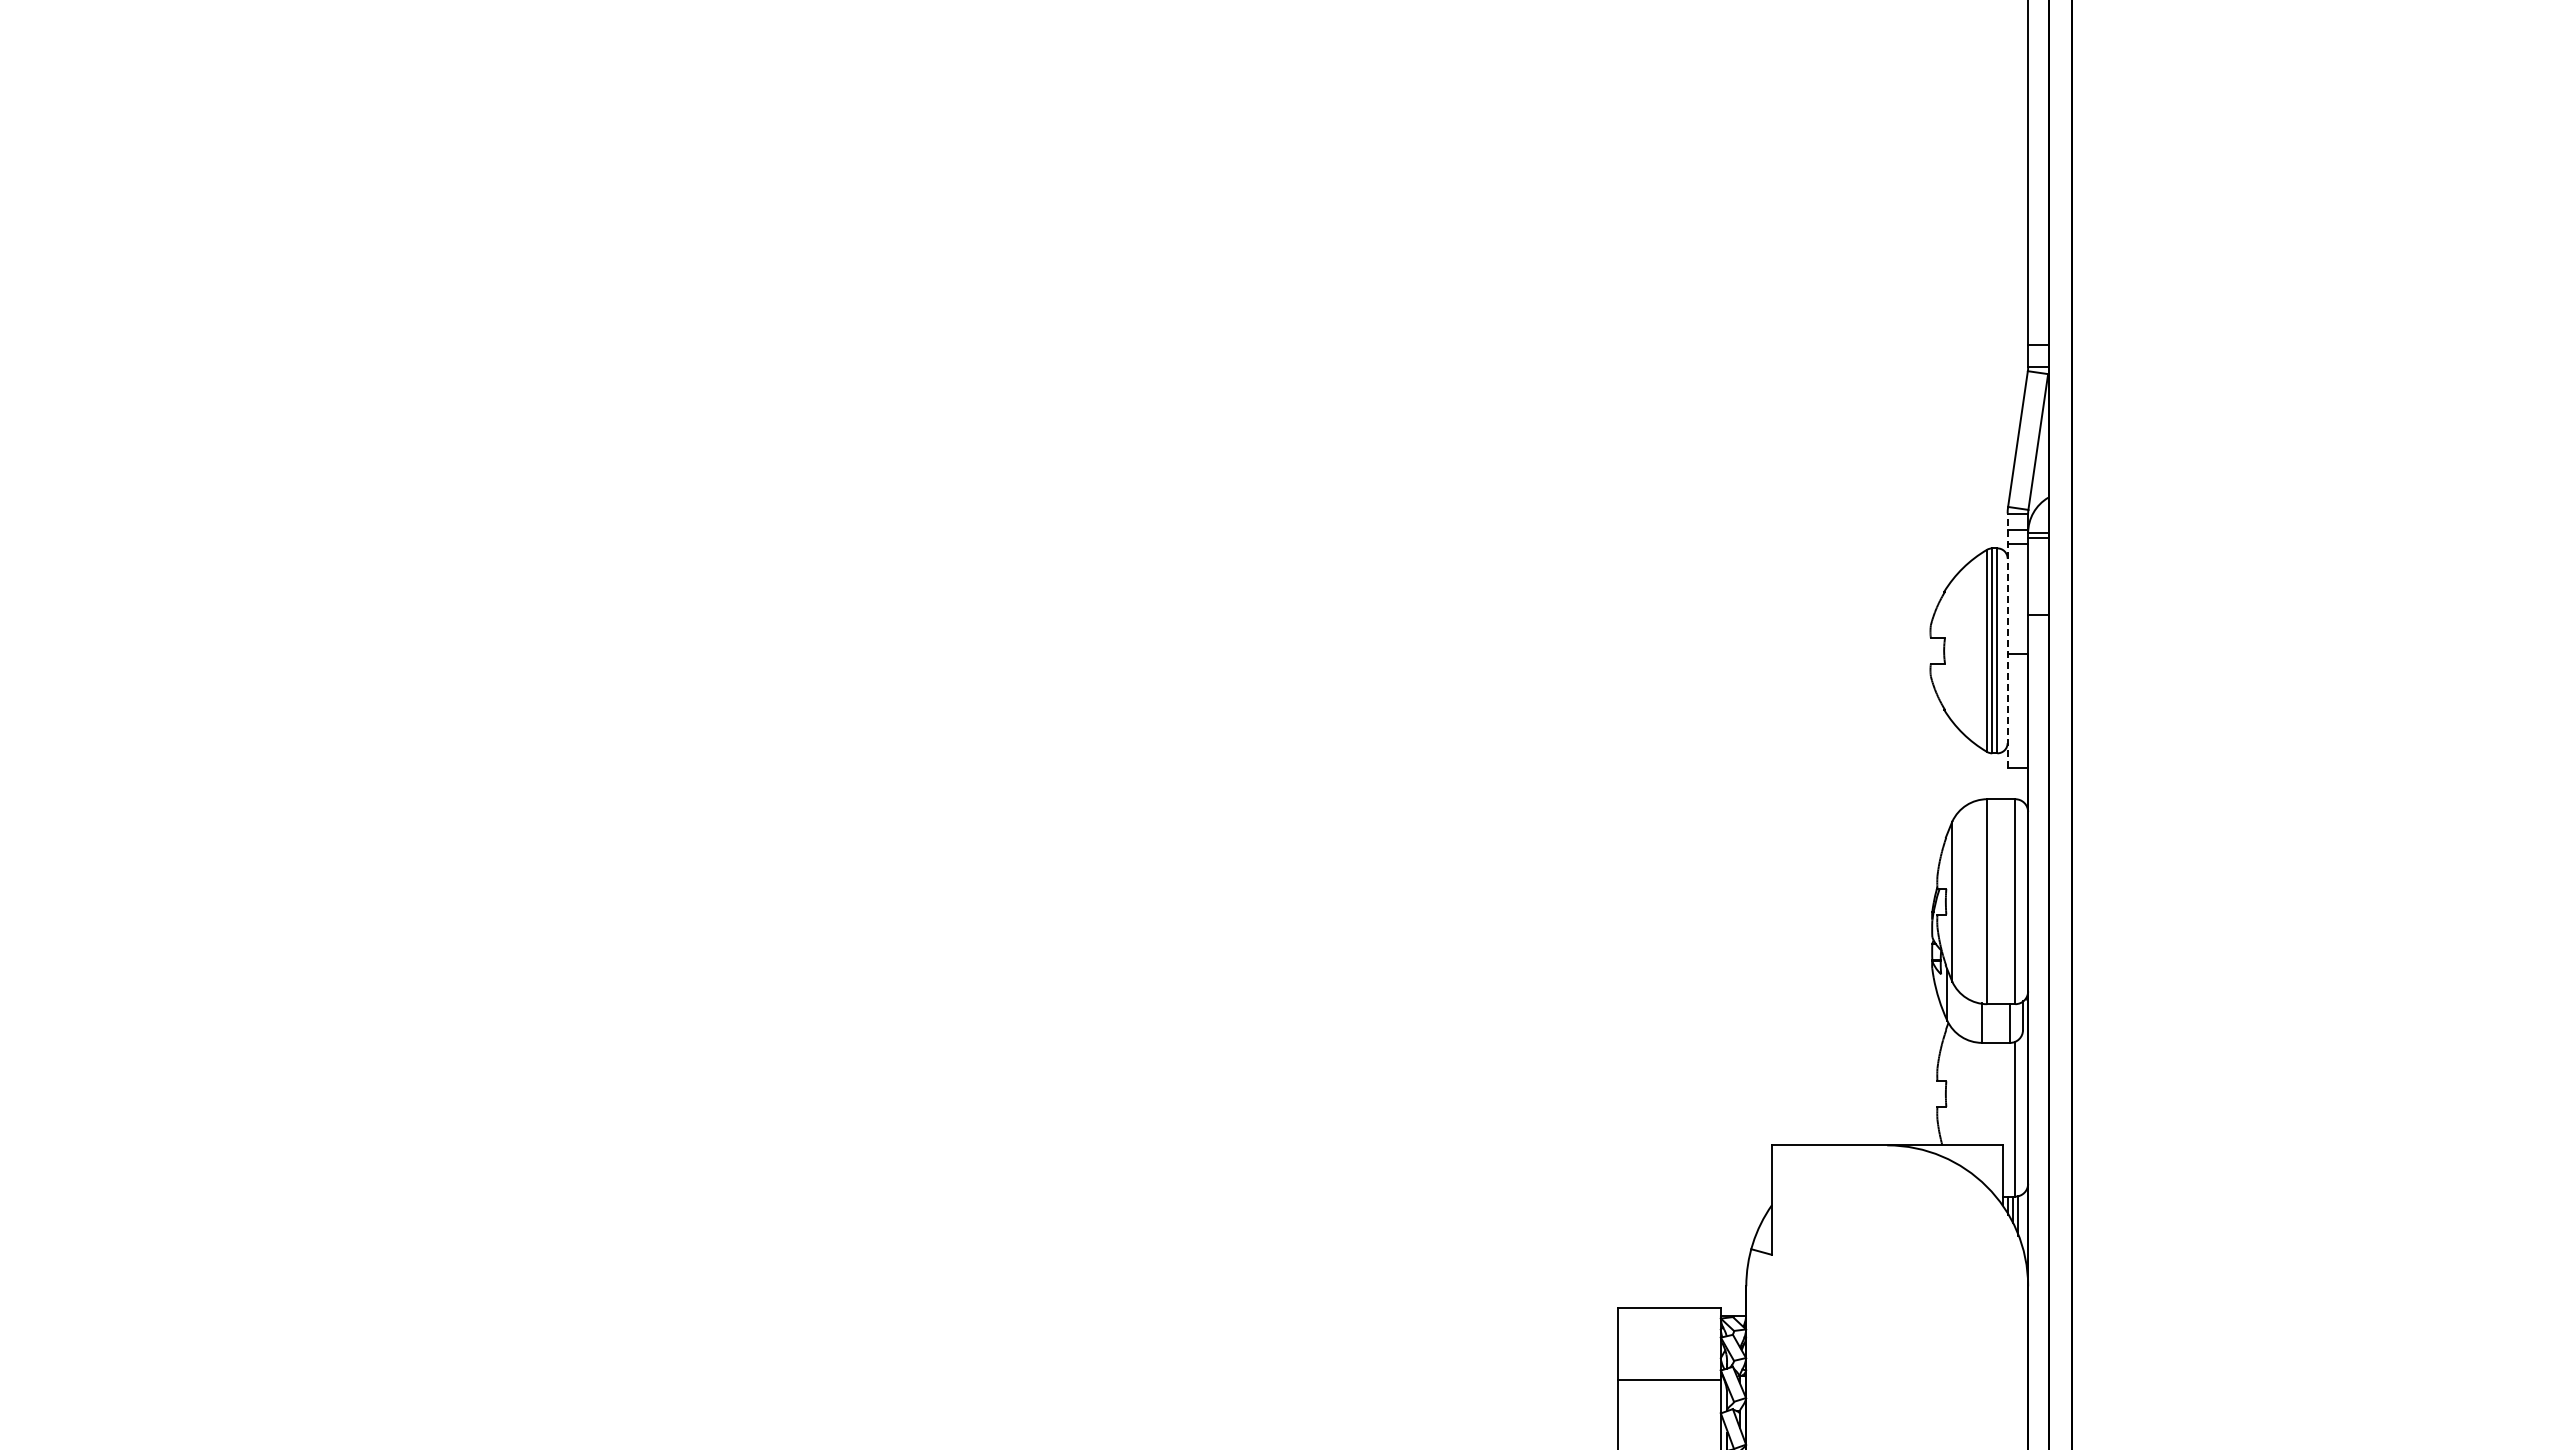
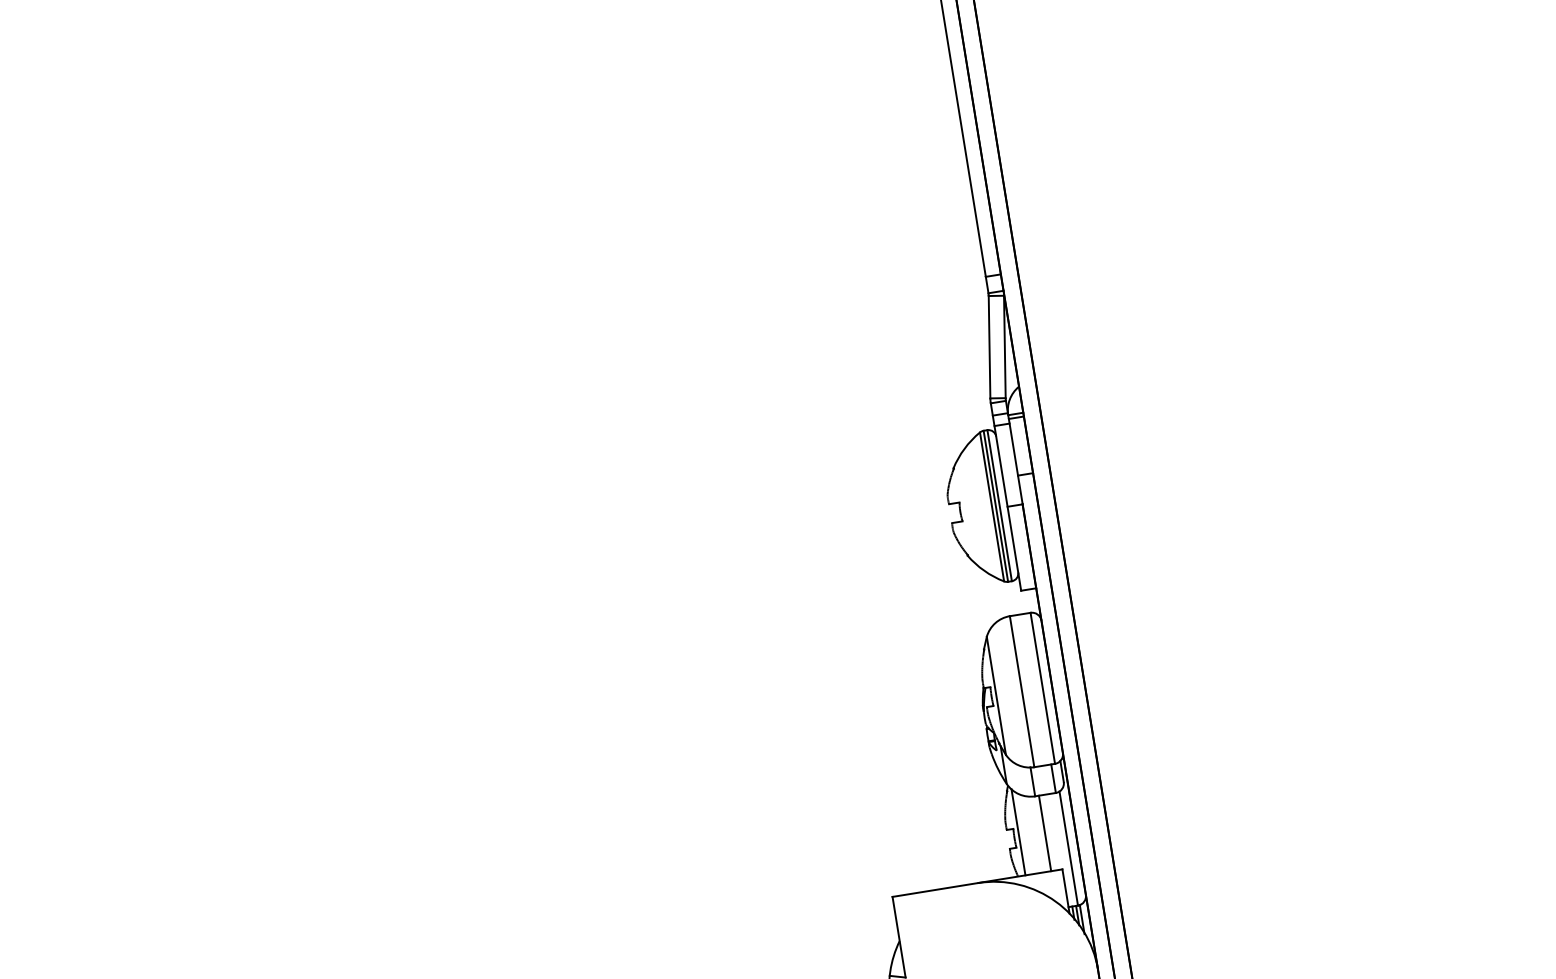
line: (2007, 640) -> (1005, 496), dashed -> solid
line: (1952, 1086) -> (1018, 831), added
line: (1987, 1093) -> (1045, 832), added

